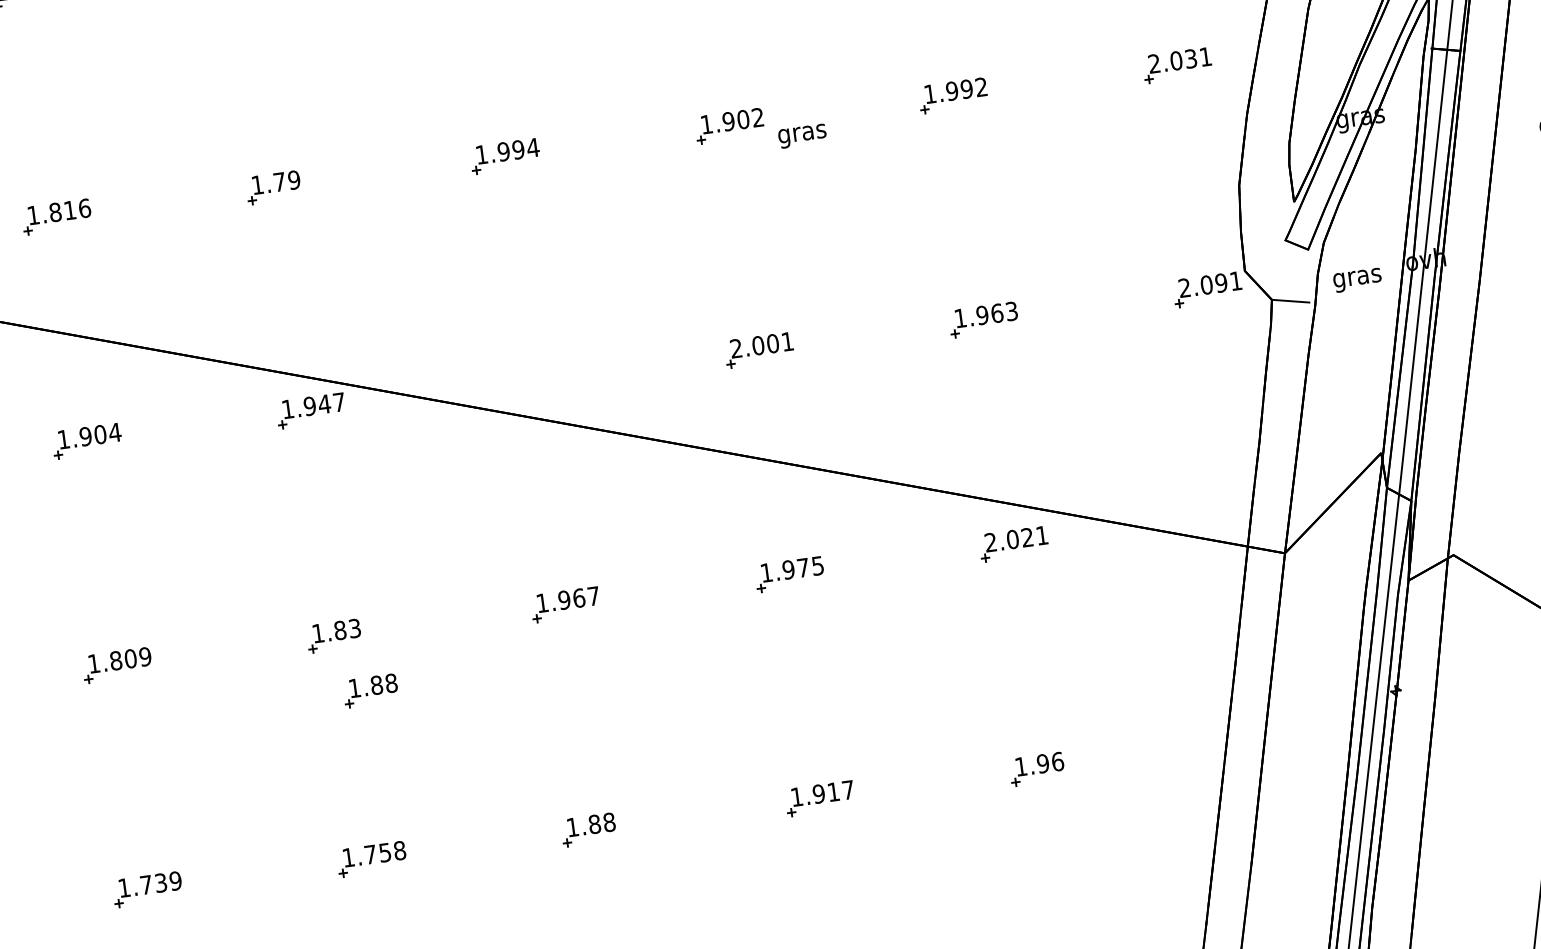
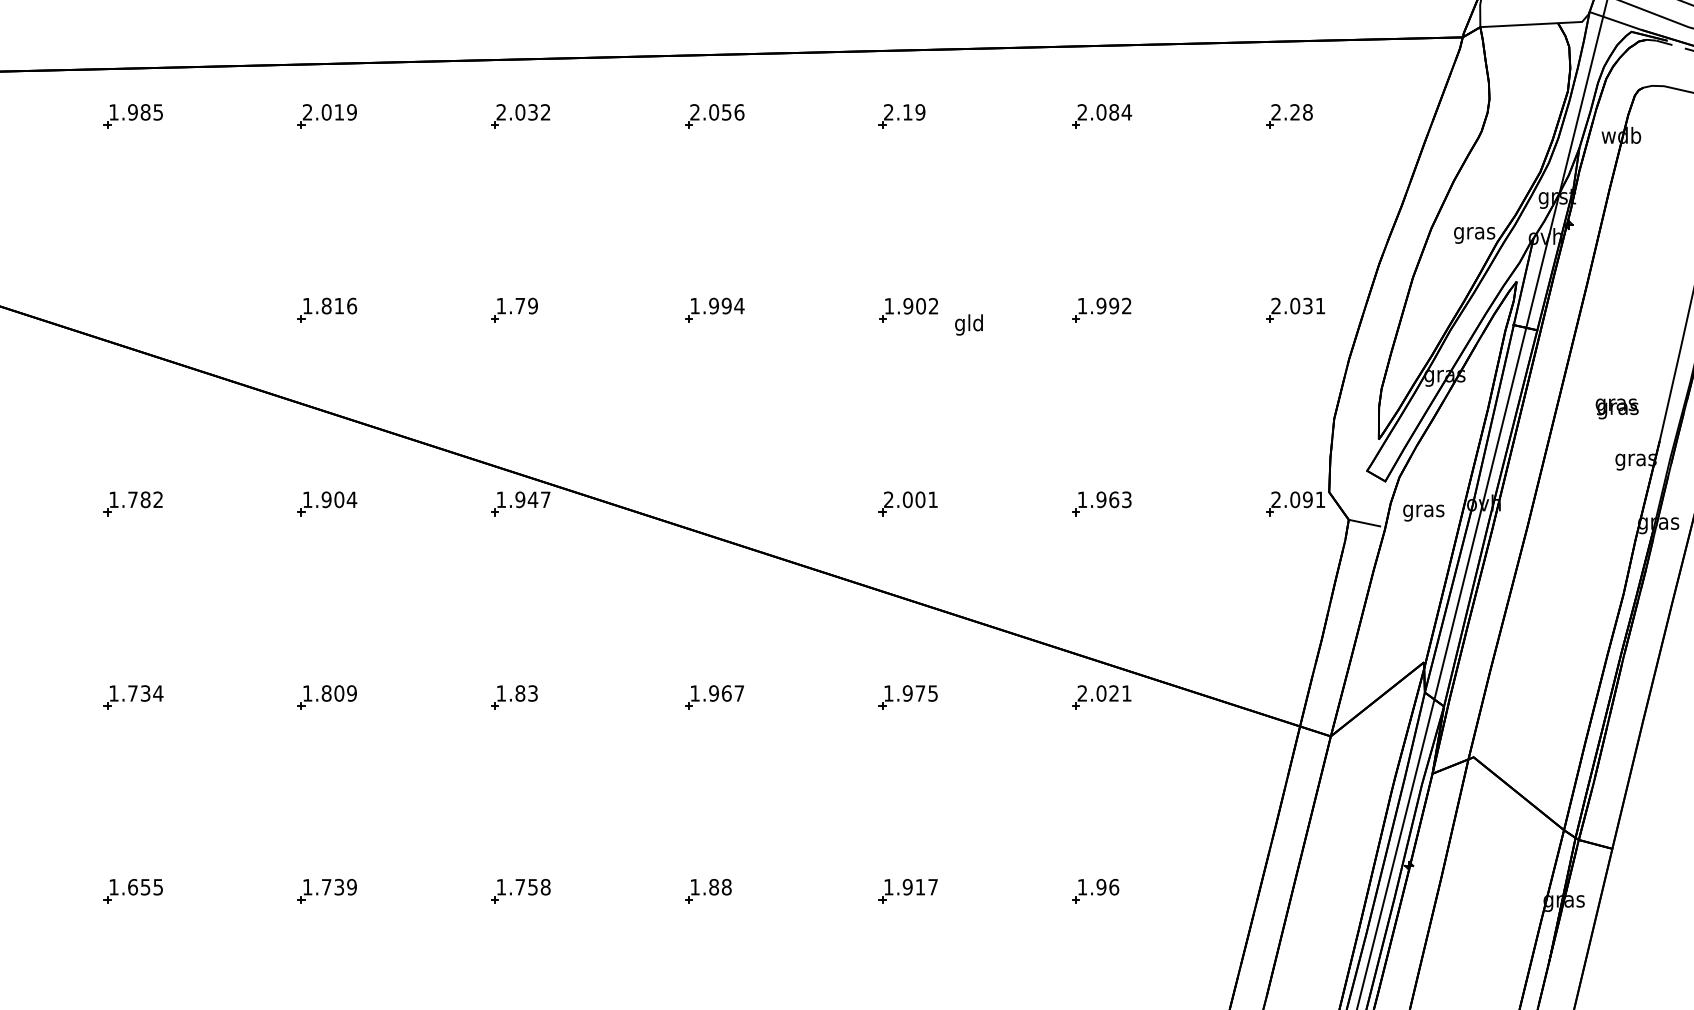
text: (801, 133) -> (968, 324), gras -> gld
part: (371, 691) -> (539, 748), removed

